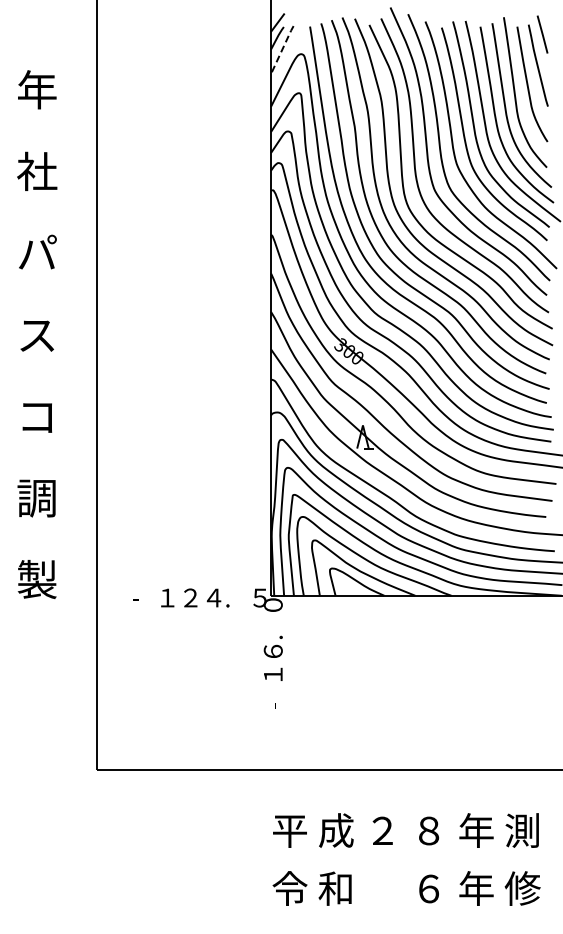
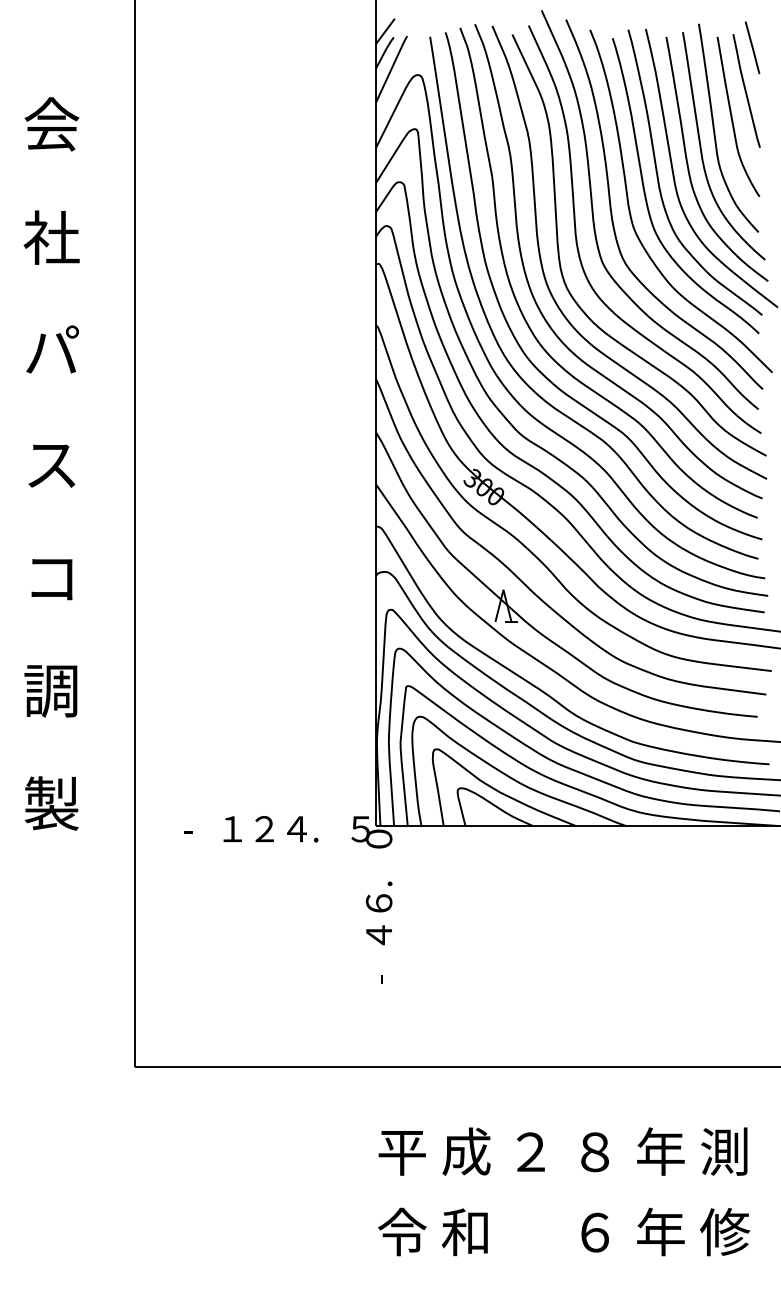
line: (282, 49) -> (391, 68), dashed -> solid
text: (36, 89) -> (50, 124), 年 -> 会
text: (273, 674) -> (379, 935), １ -> ４

